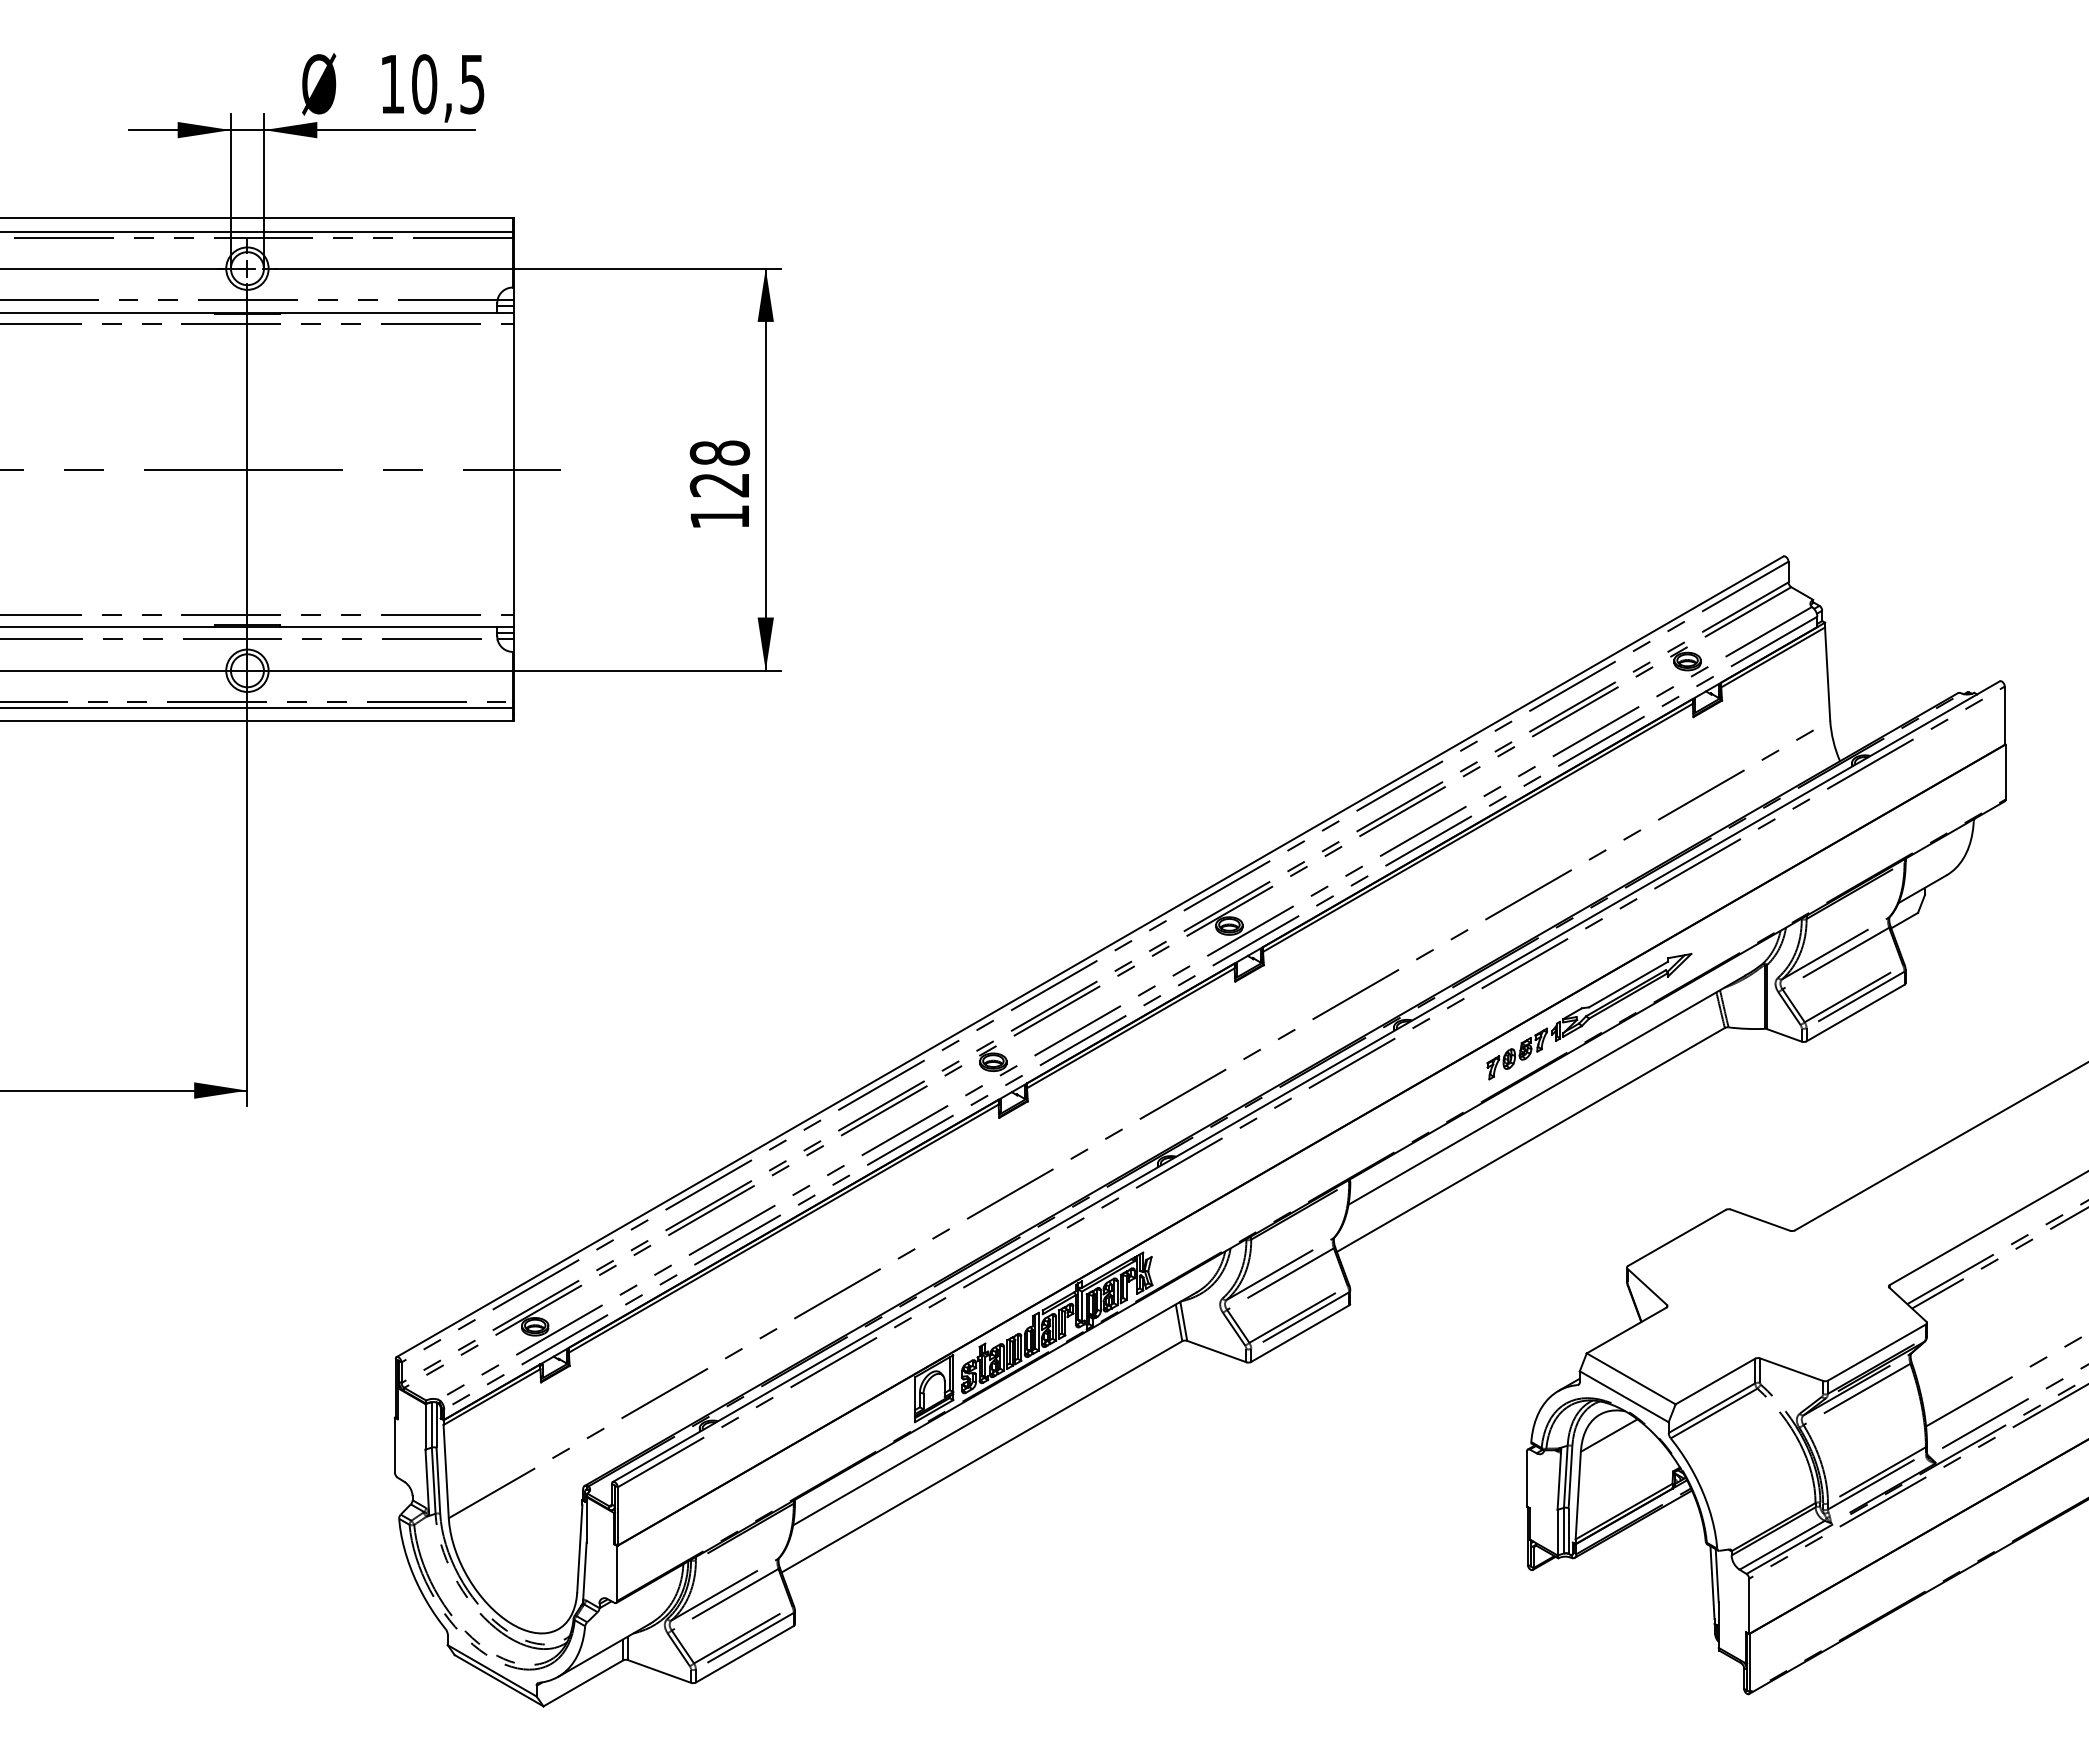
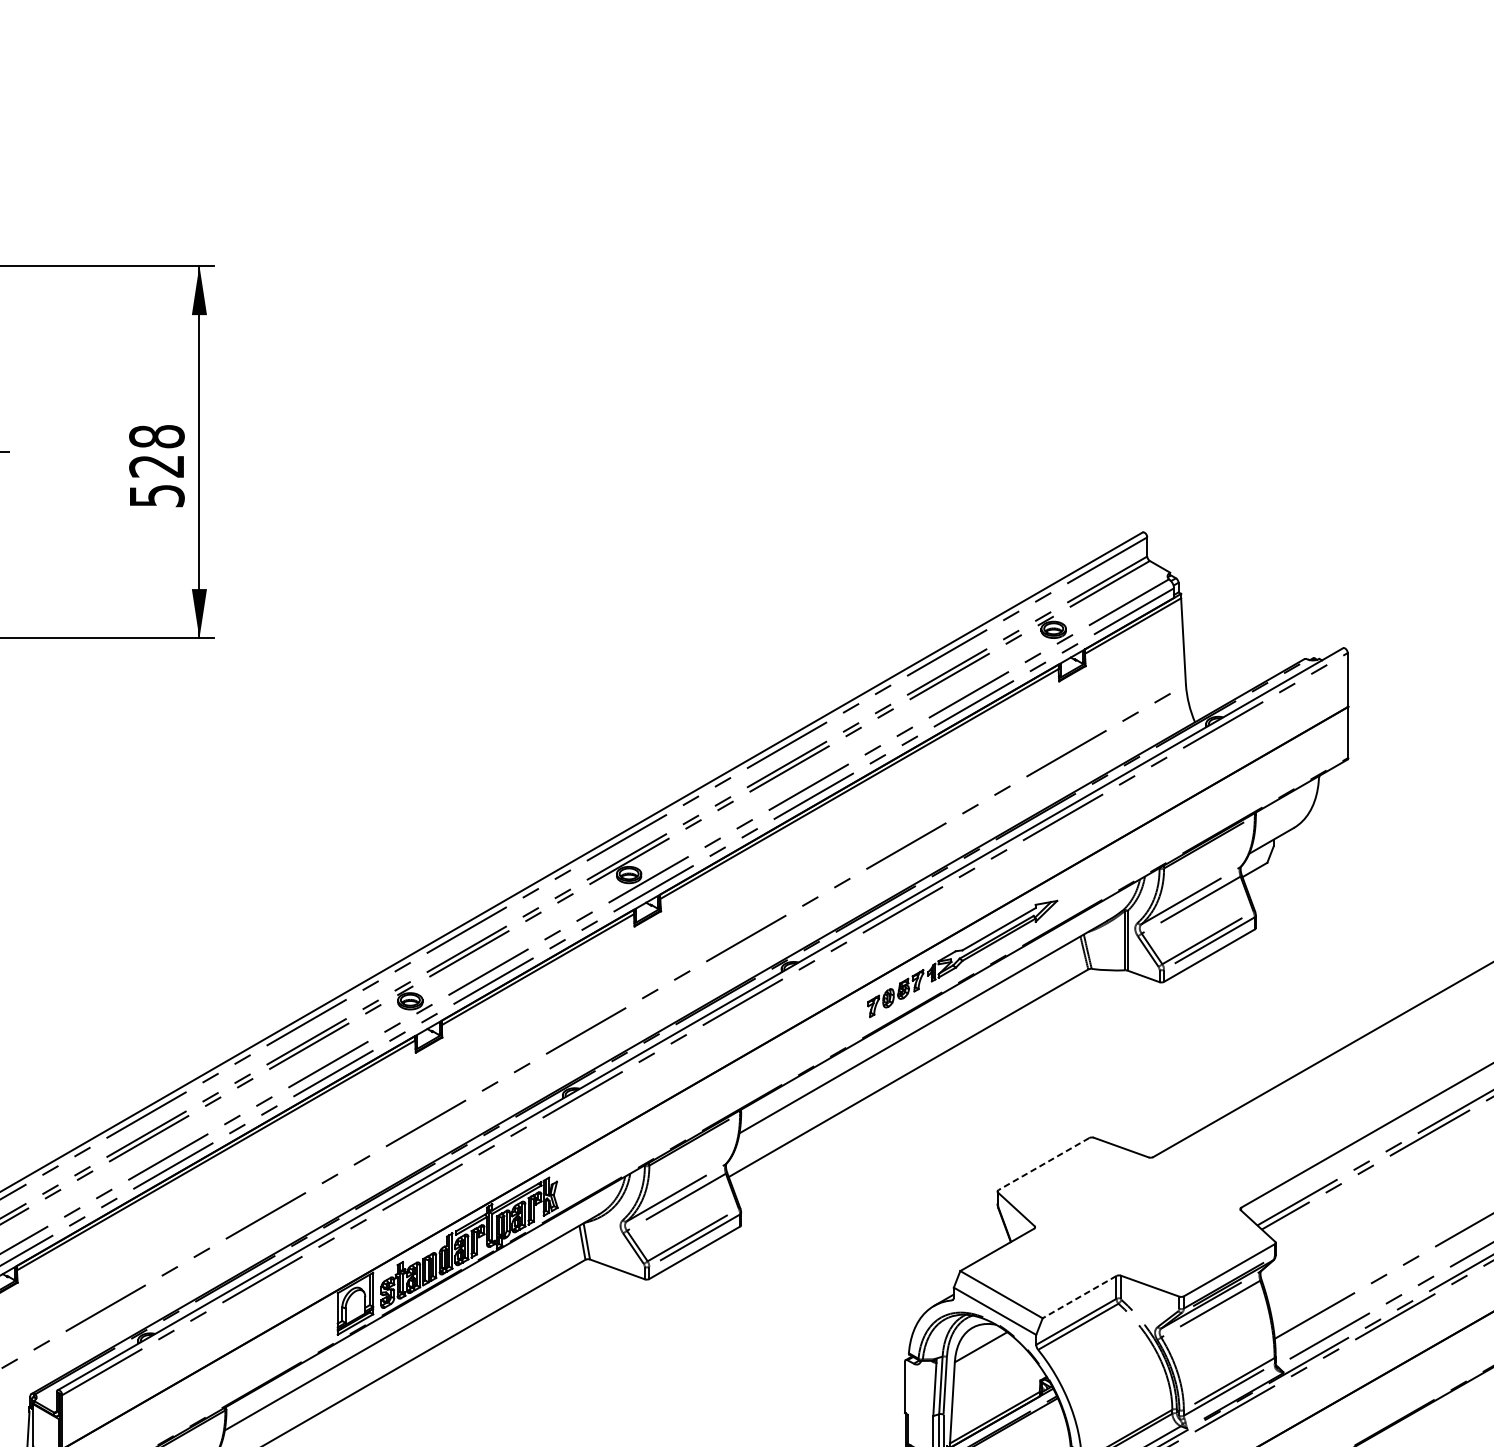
text: (720, 517) -> (157, 496), 128 -> 528
line: (1676, 1238) -> (1043, 1164), solid -> dashed
line: (1715, 1381) -> (1079, 1297), solid -> dashed

